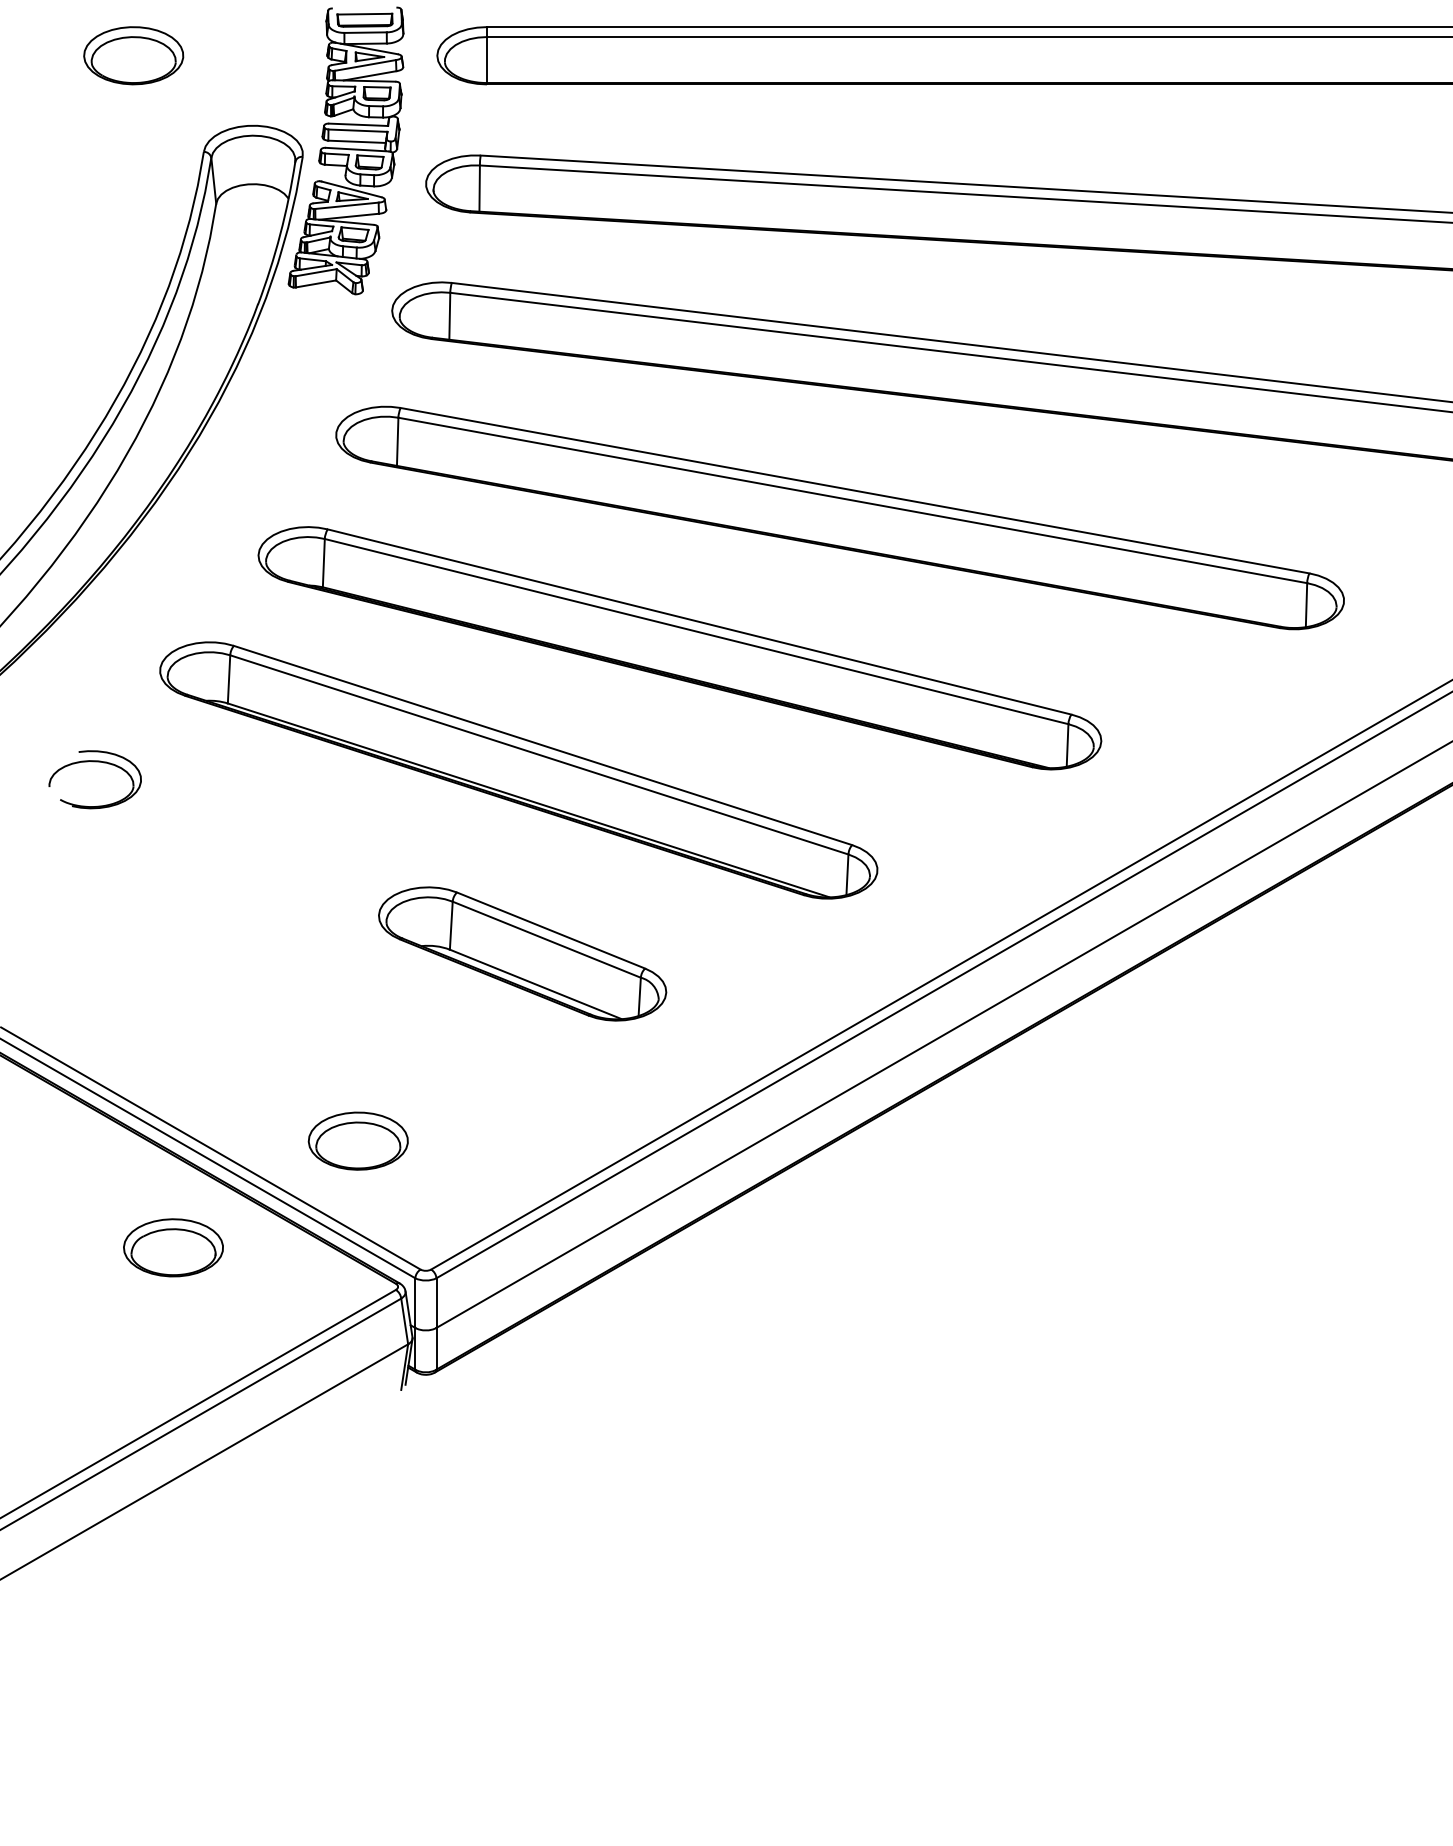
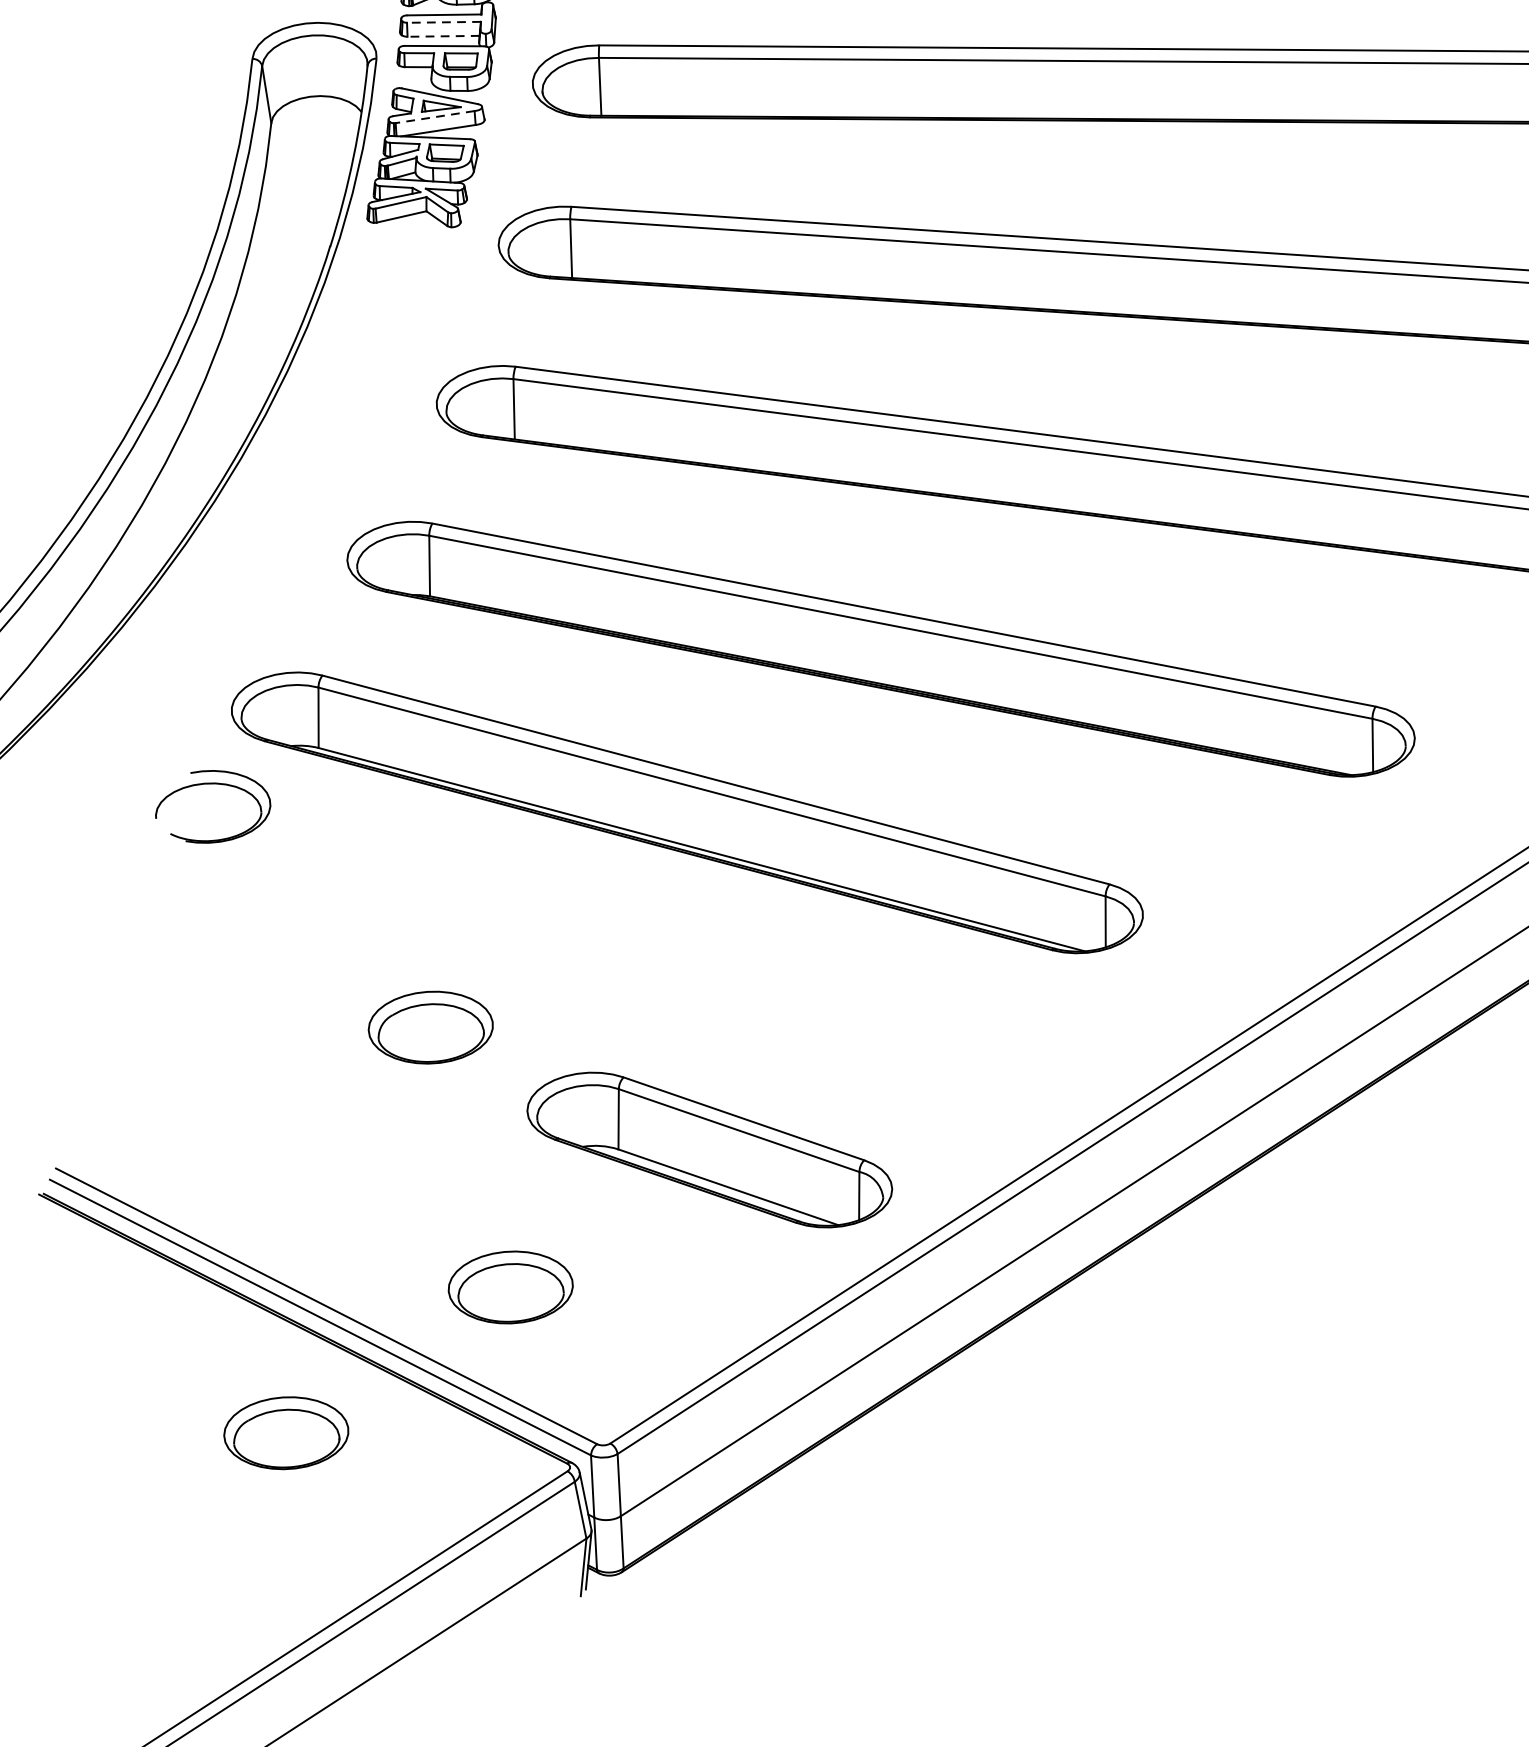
line: (357, 130) -> (443, 22), solid -> dashed
line: (357, 141) -> (444, 35), solid -> dashed
line: (346, 205) -> (434, 116), solid -> dashed
part: (94, 762) -> (210, 785), moved
part: (305, 930) -> (430, 1027), added
part: (522, 953) -> (709, 1149), moved

